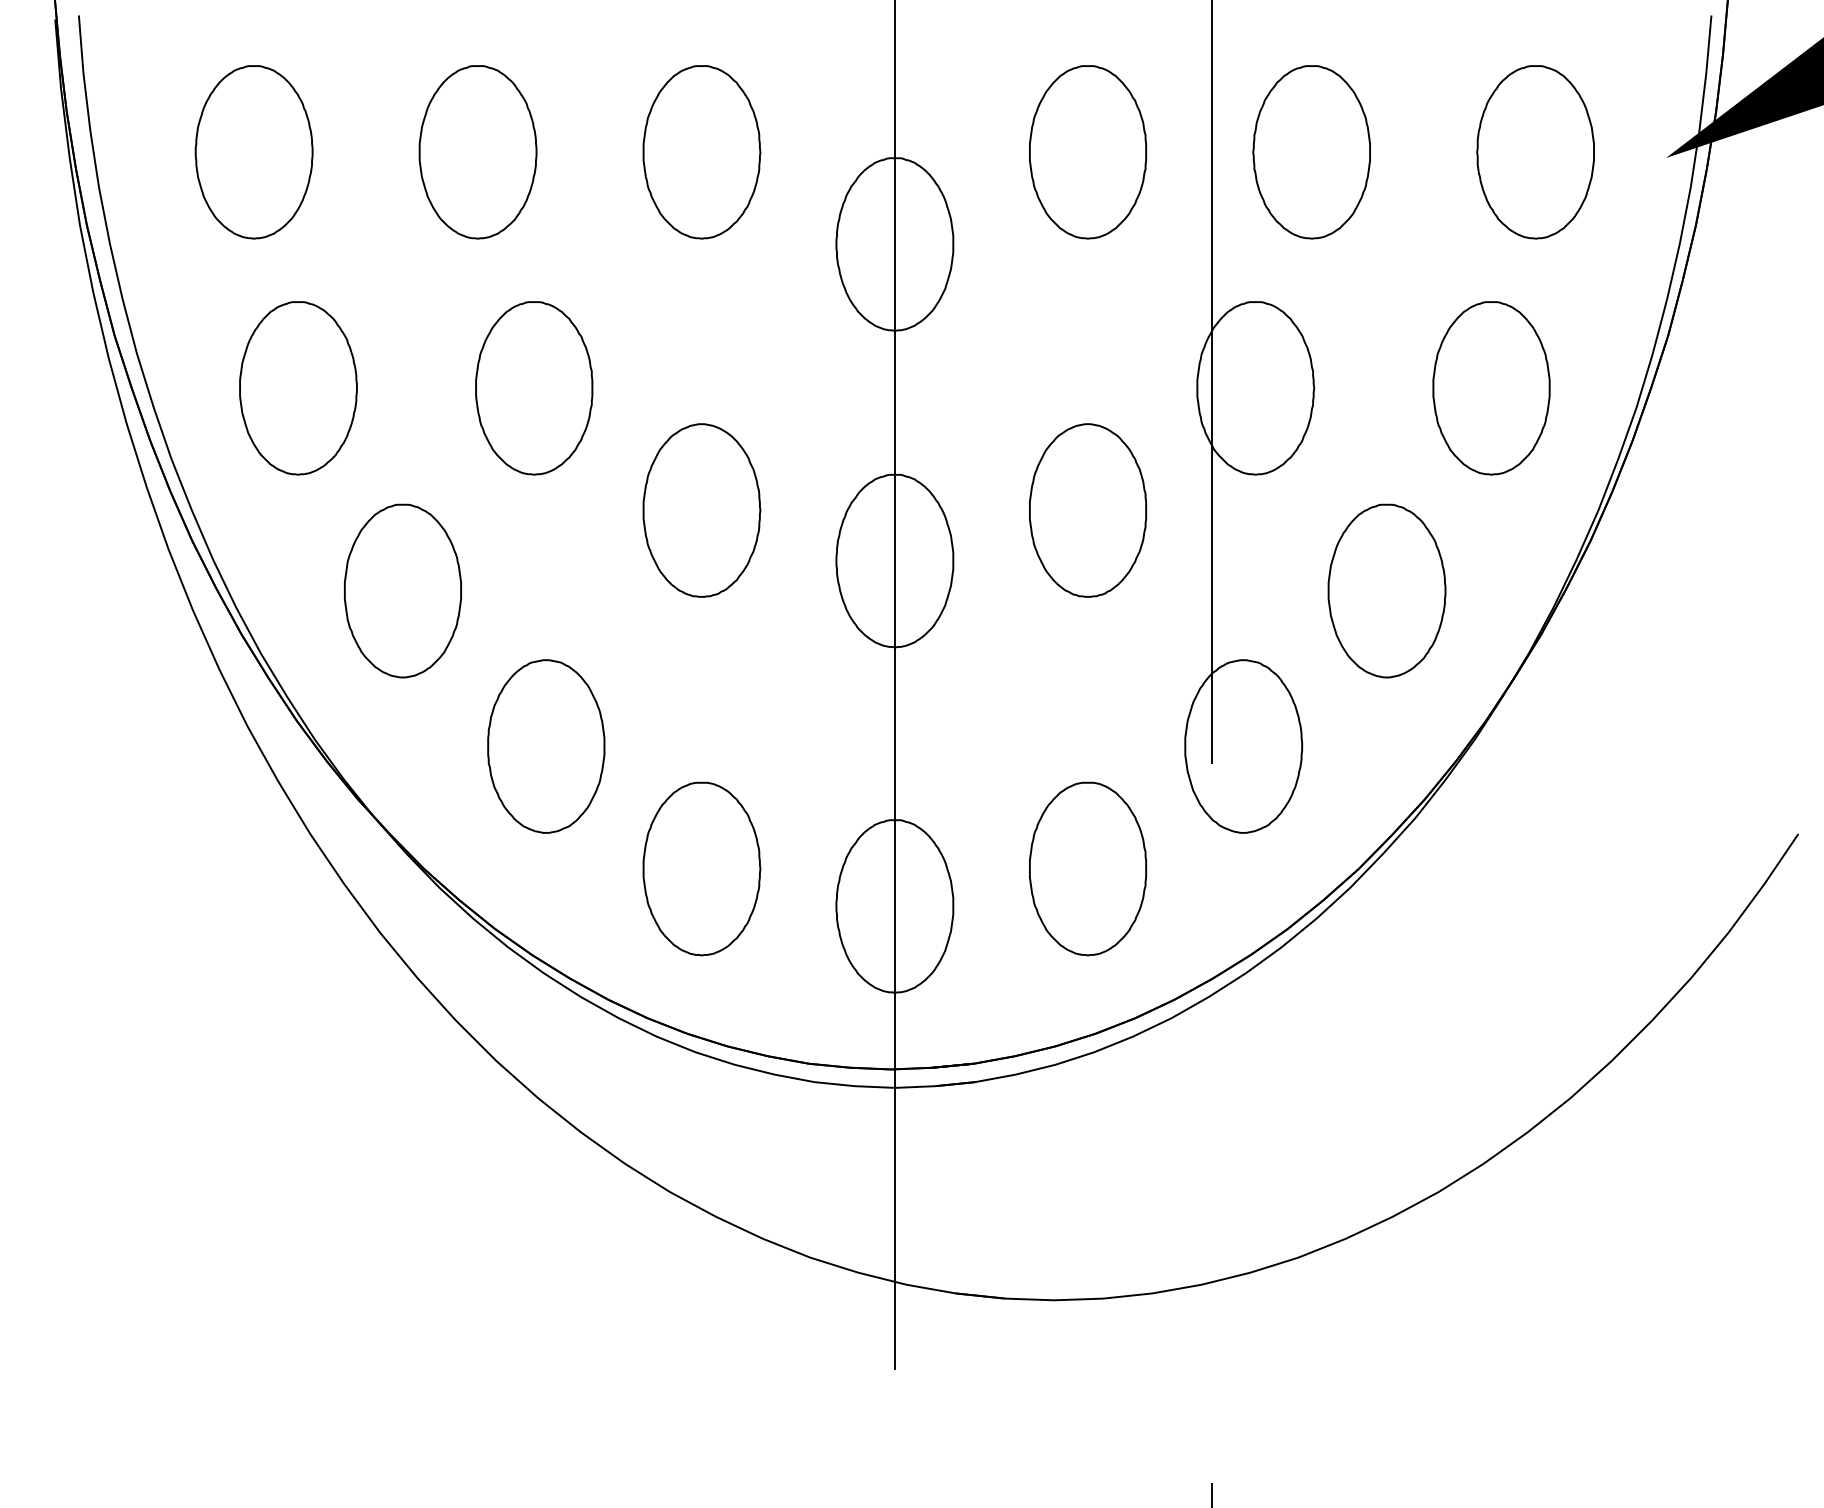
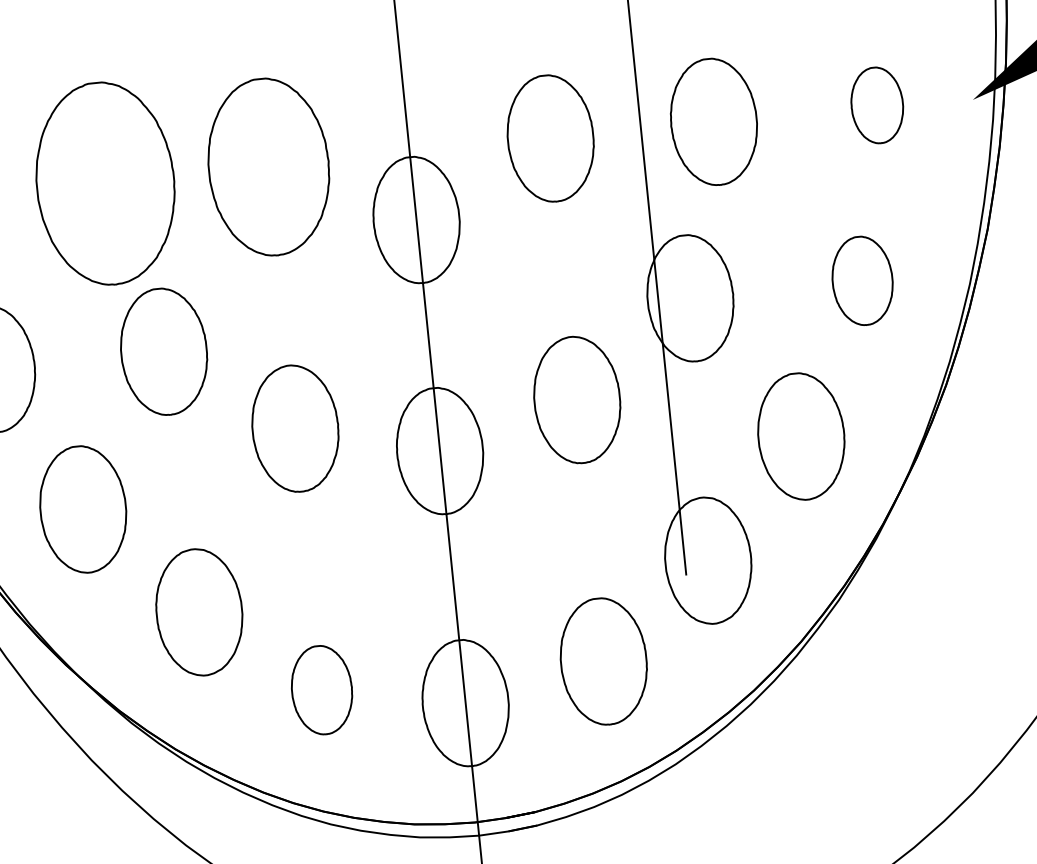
part: (477, 152) -> (105, 184), size x1.6
part: (701, 152) -> (268, 167), size x1.4
part: (1535, 152) -> (877, 105), size x0.6
part: (1491, 388) -> (862, 281), size x0.7
part: (701, 868) -> (321, 689), size x0.7

